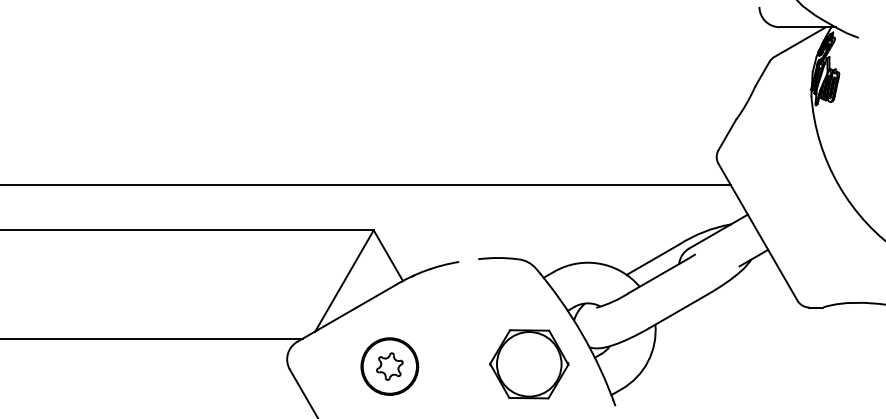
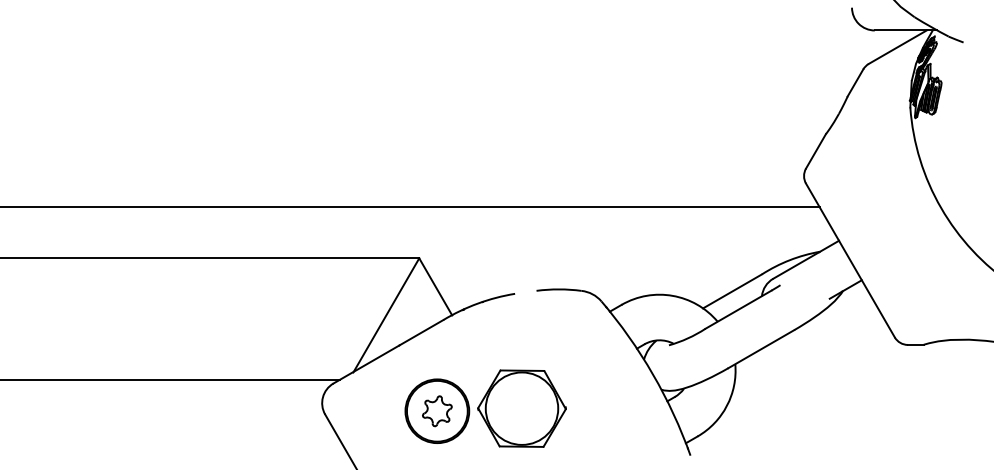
part: (529, 364) -> (522, 408), moved

